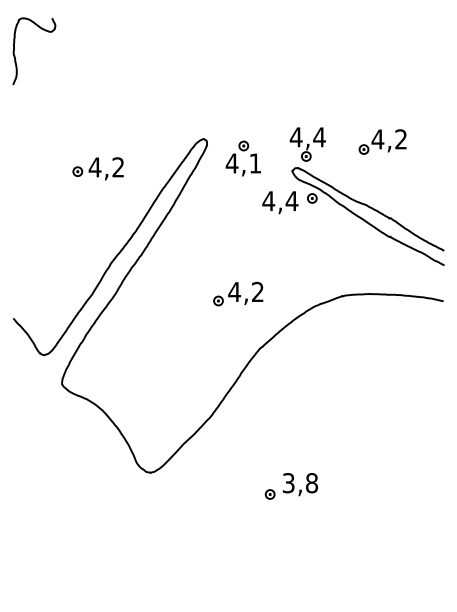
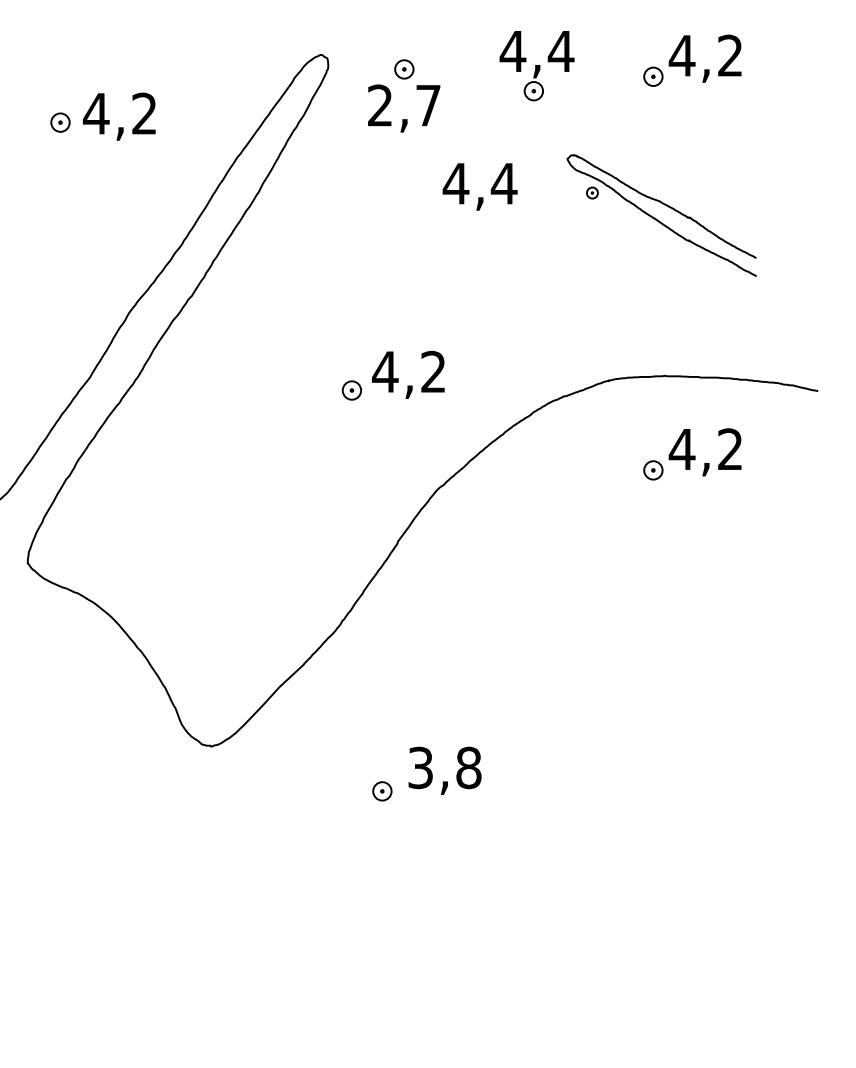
text: (243, 163) -> (403, 105), 4,1 -> 2,7
part: (367, 216) -> (660, 215), size x0.6
part: (382, 331) -> (691, 453), added
part: (290, 486) -> (424, 774), moved

